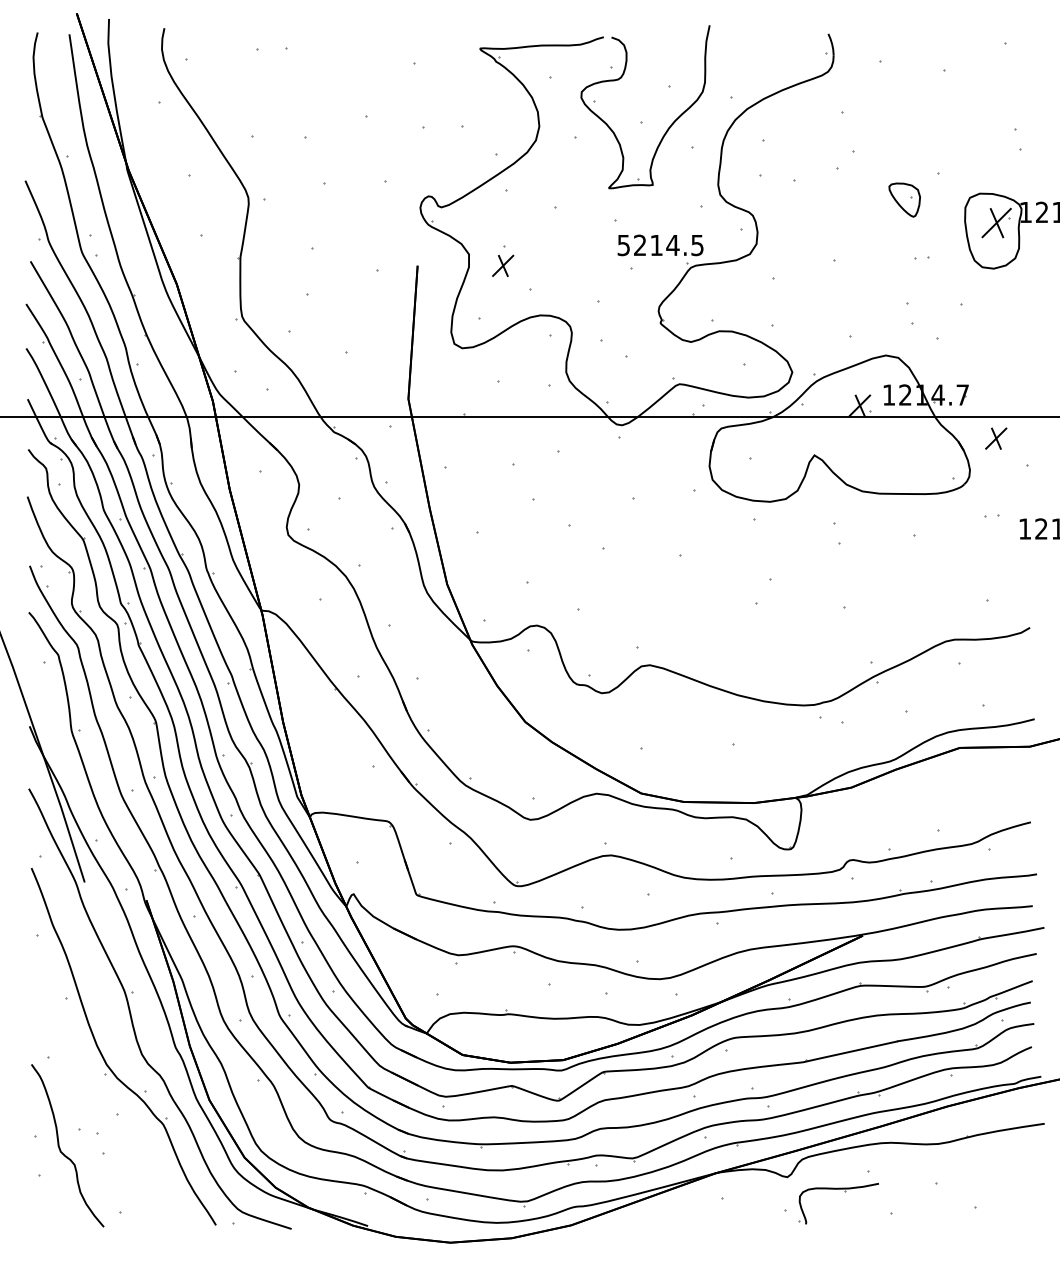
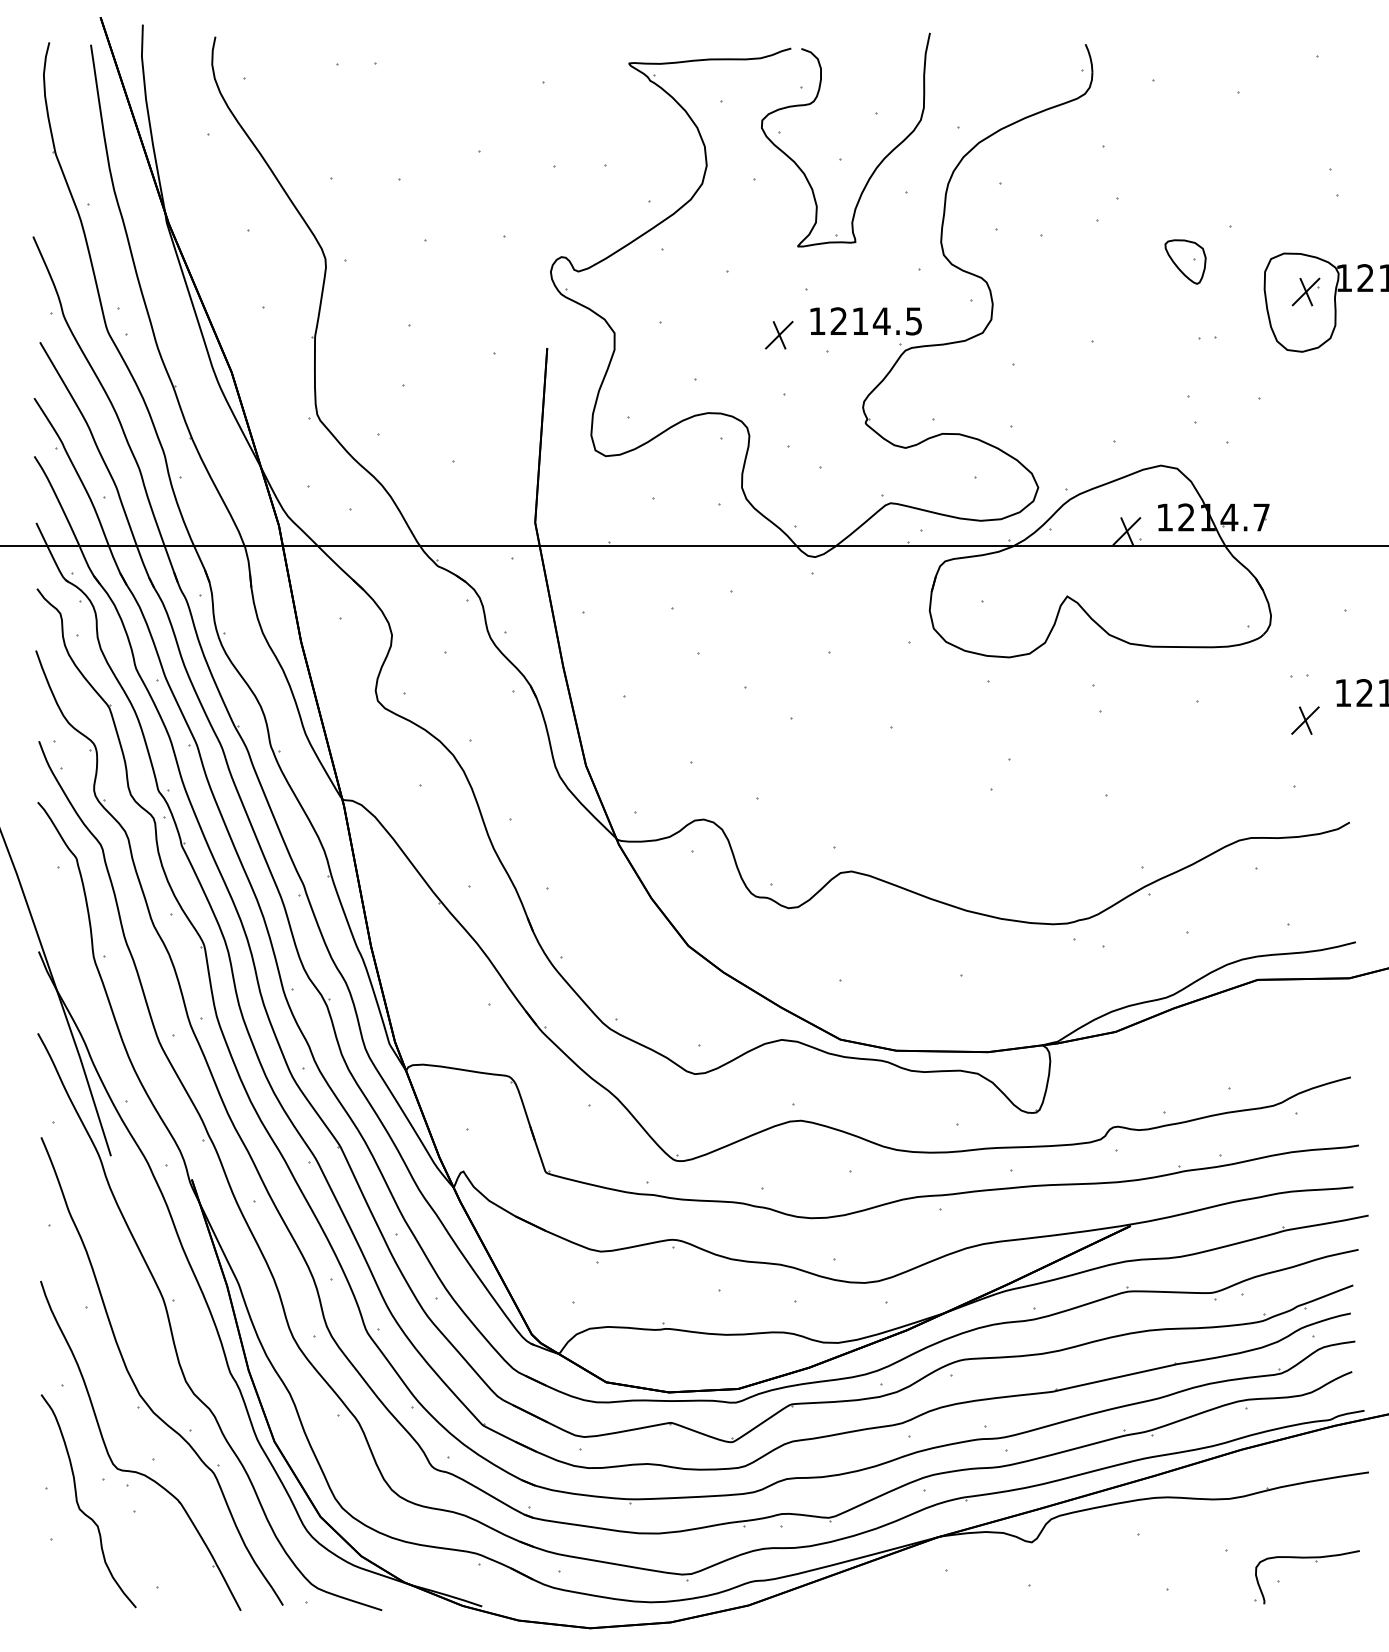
part: (996, 222) -> (1305, 291), size x0.71
text: (623, 245) -> (817, 321), 5214.5 -> 1214.5
part: (503, 266) -> (779, 335), moved
part: (996, 438) -> (1305, 720), moved
part: (101, 1122) -> (133, 1470), added
part: (845, 1192) -> (1316, 1562), moved

